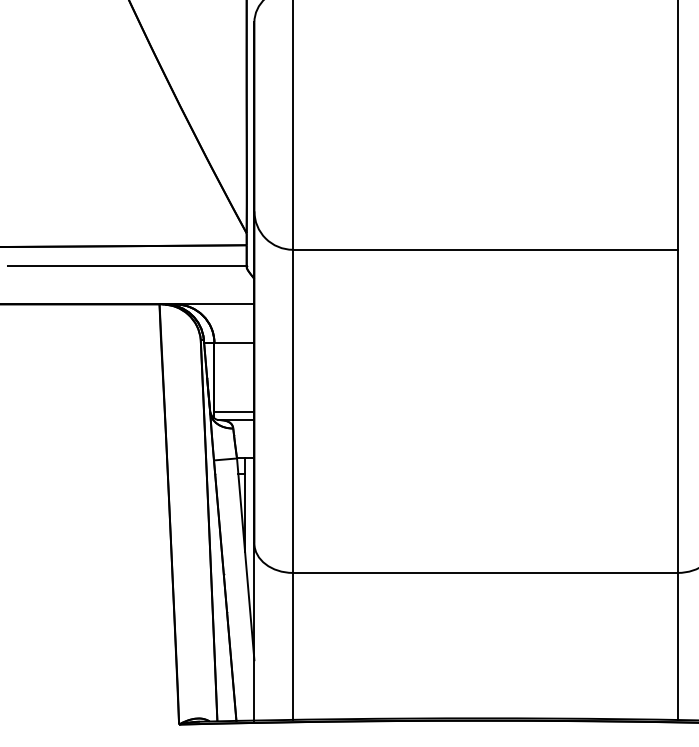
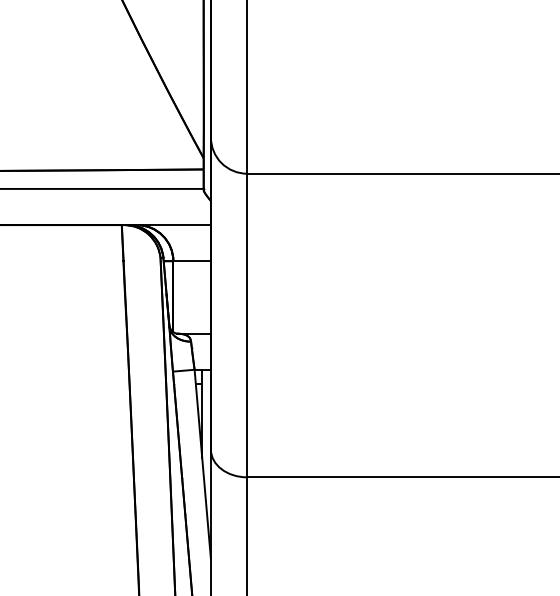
line: (234, 412) -> (192, 326), removed

